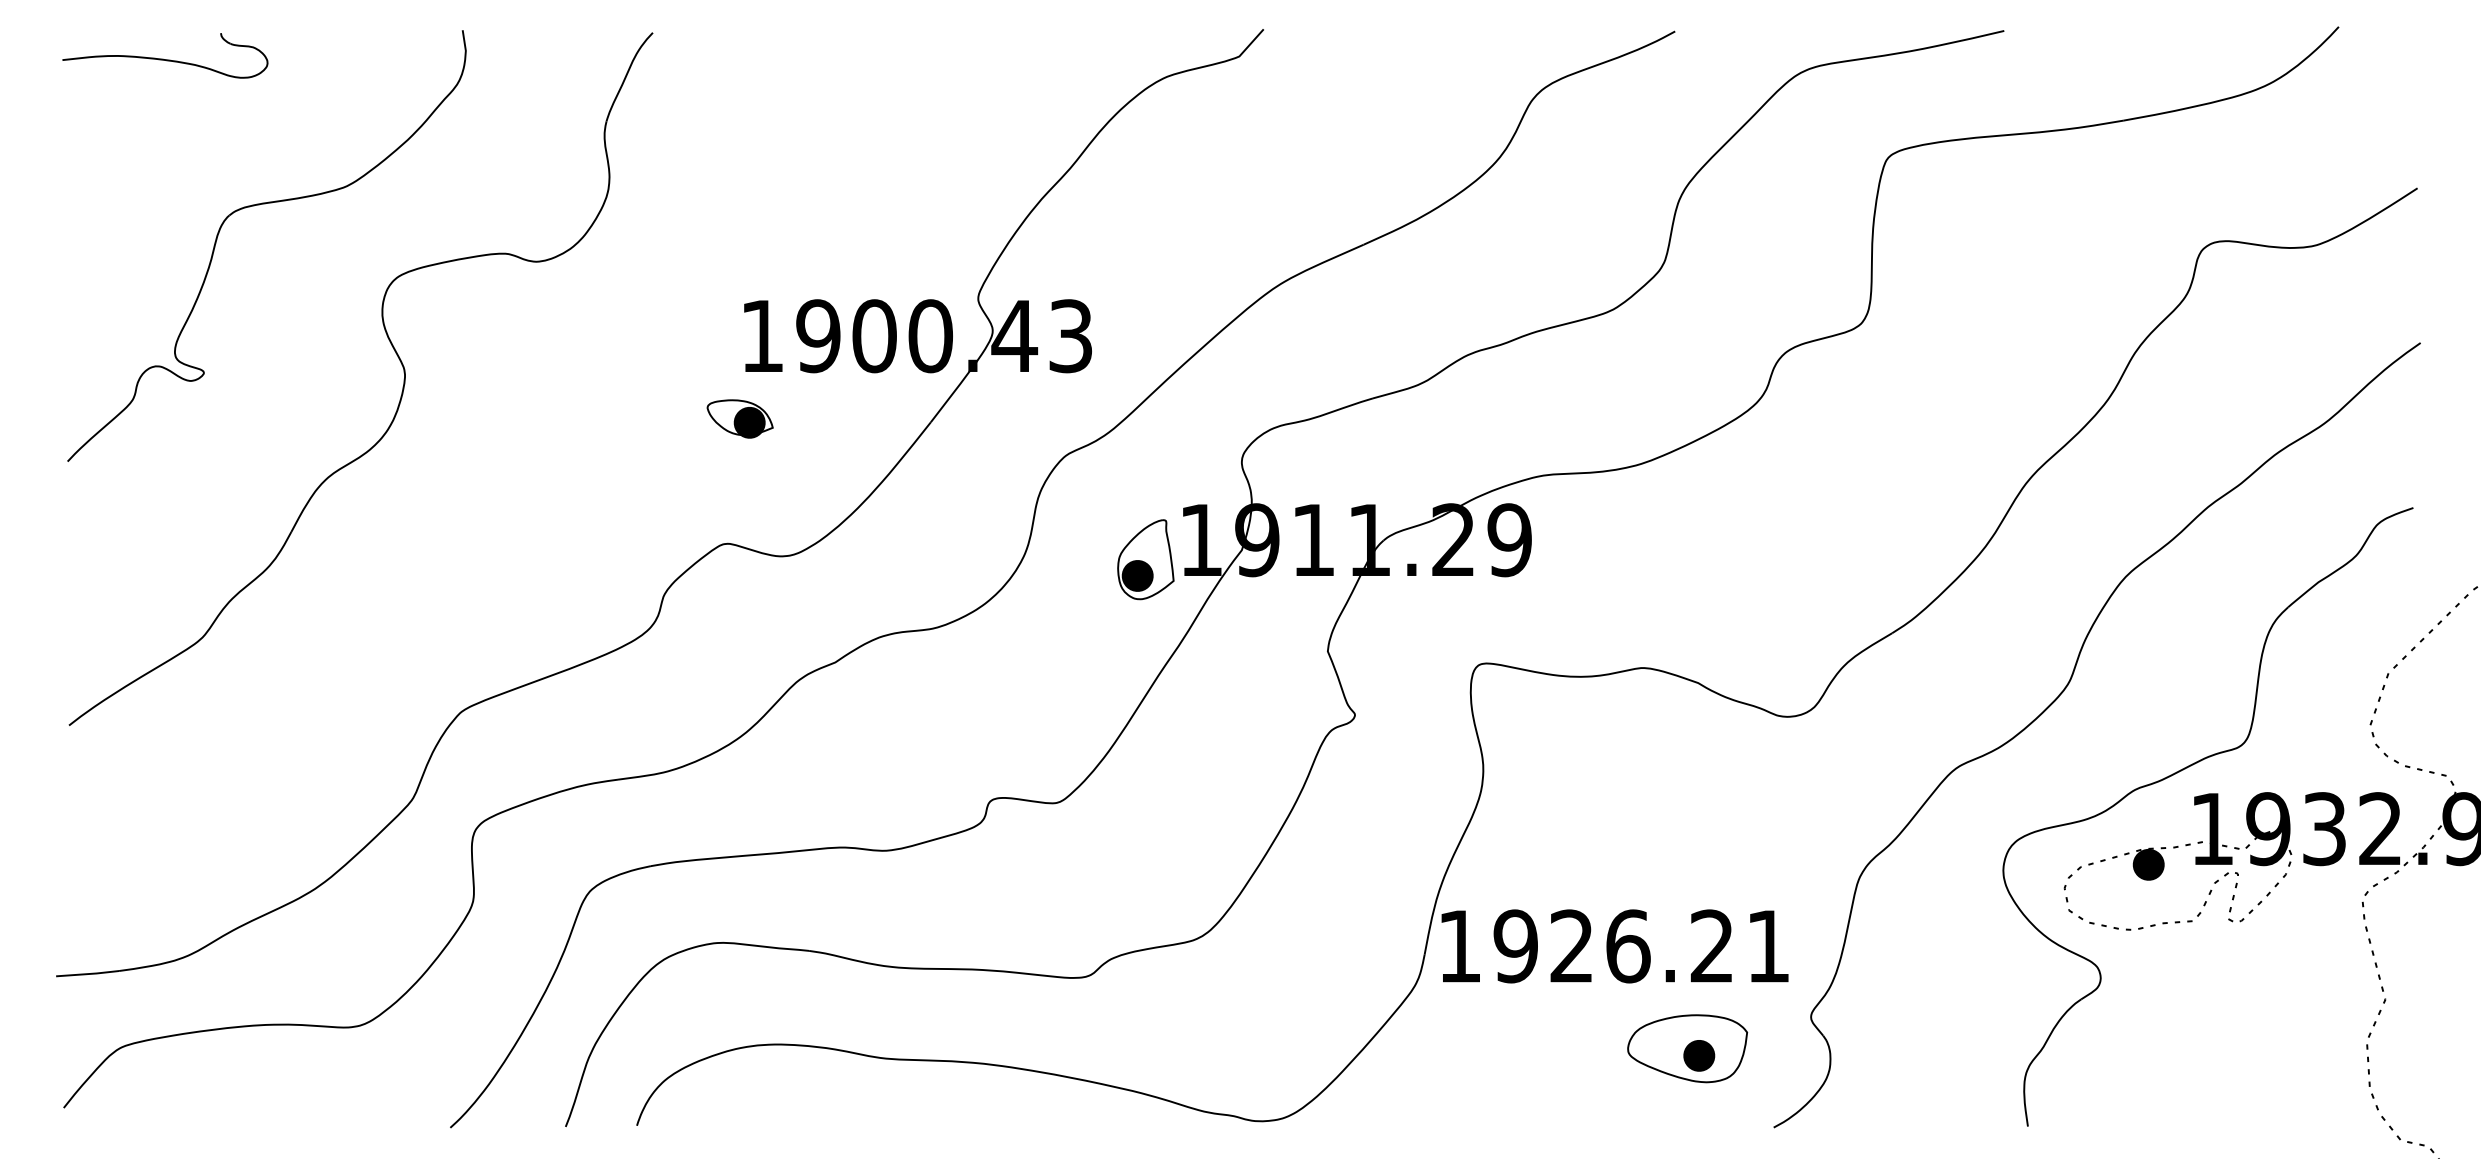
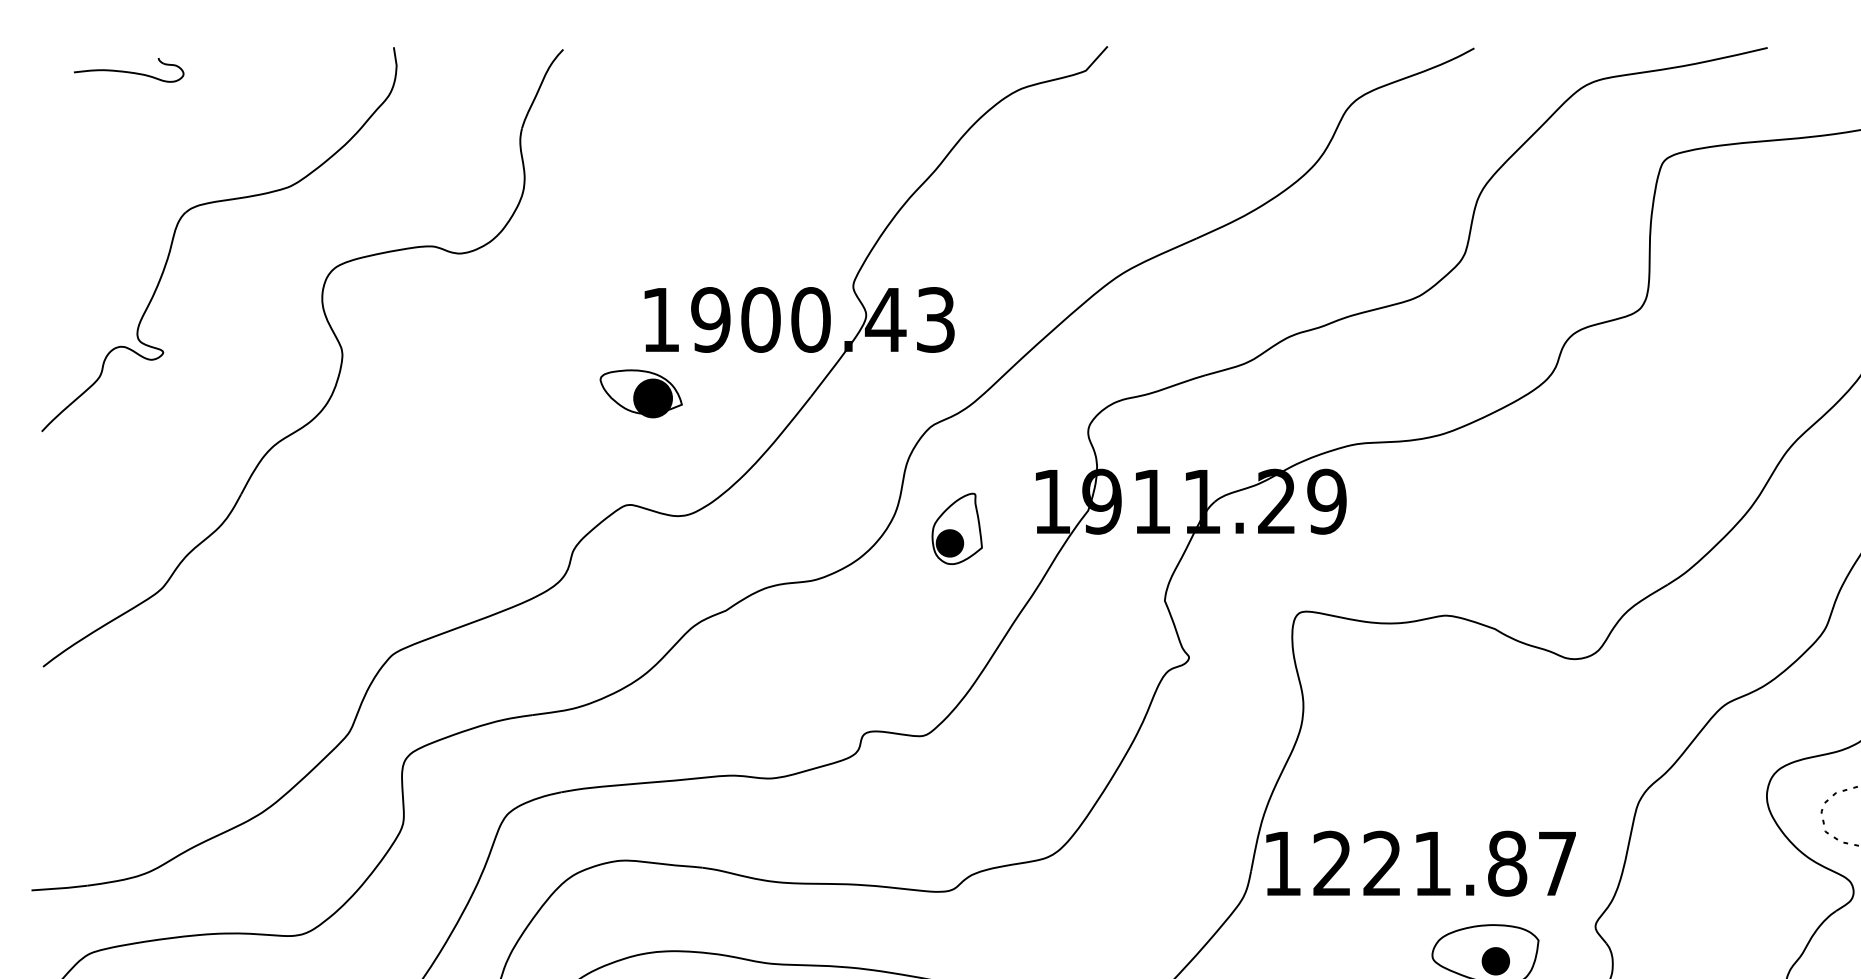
part: (165, 55) -> (128, 69), size x0.6
part: (739, 418) -> (640, 393), size x1.4
part: (1145, 559) -> (956, 528), moved
text: (1641, 946) -> (1444, 863), 1926.21 -> 1221.87

